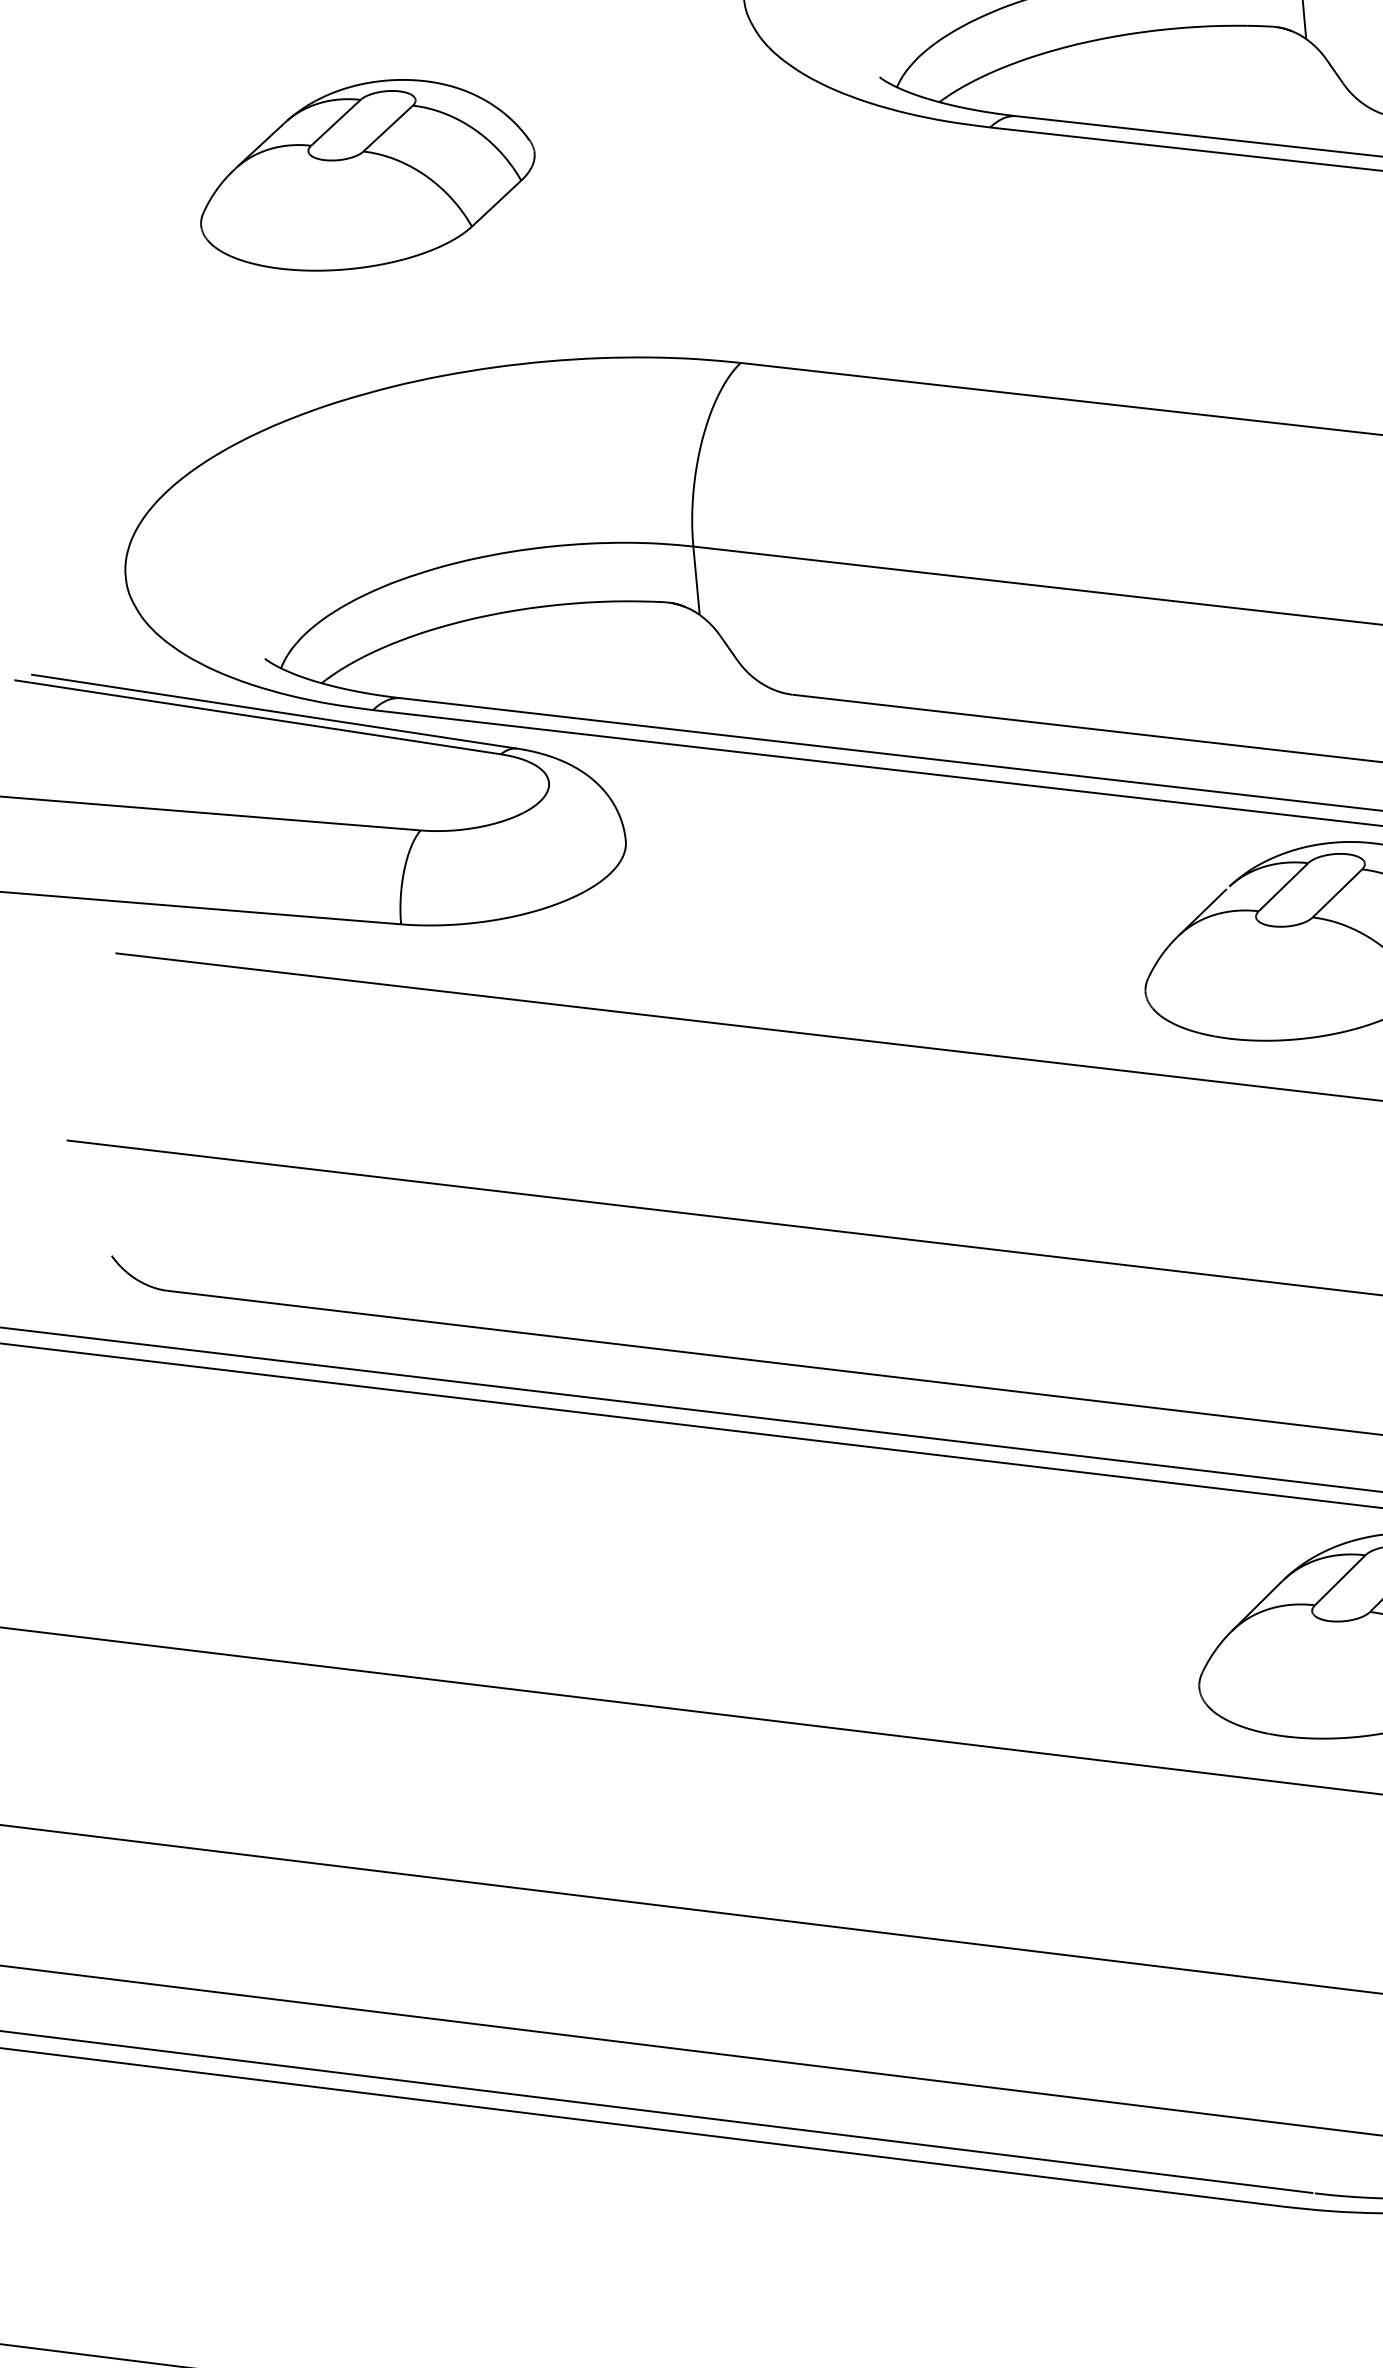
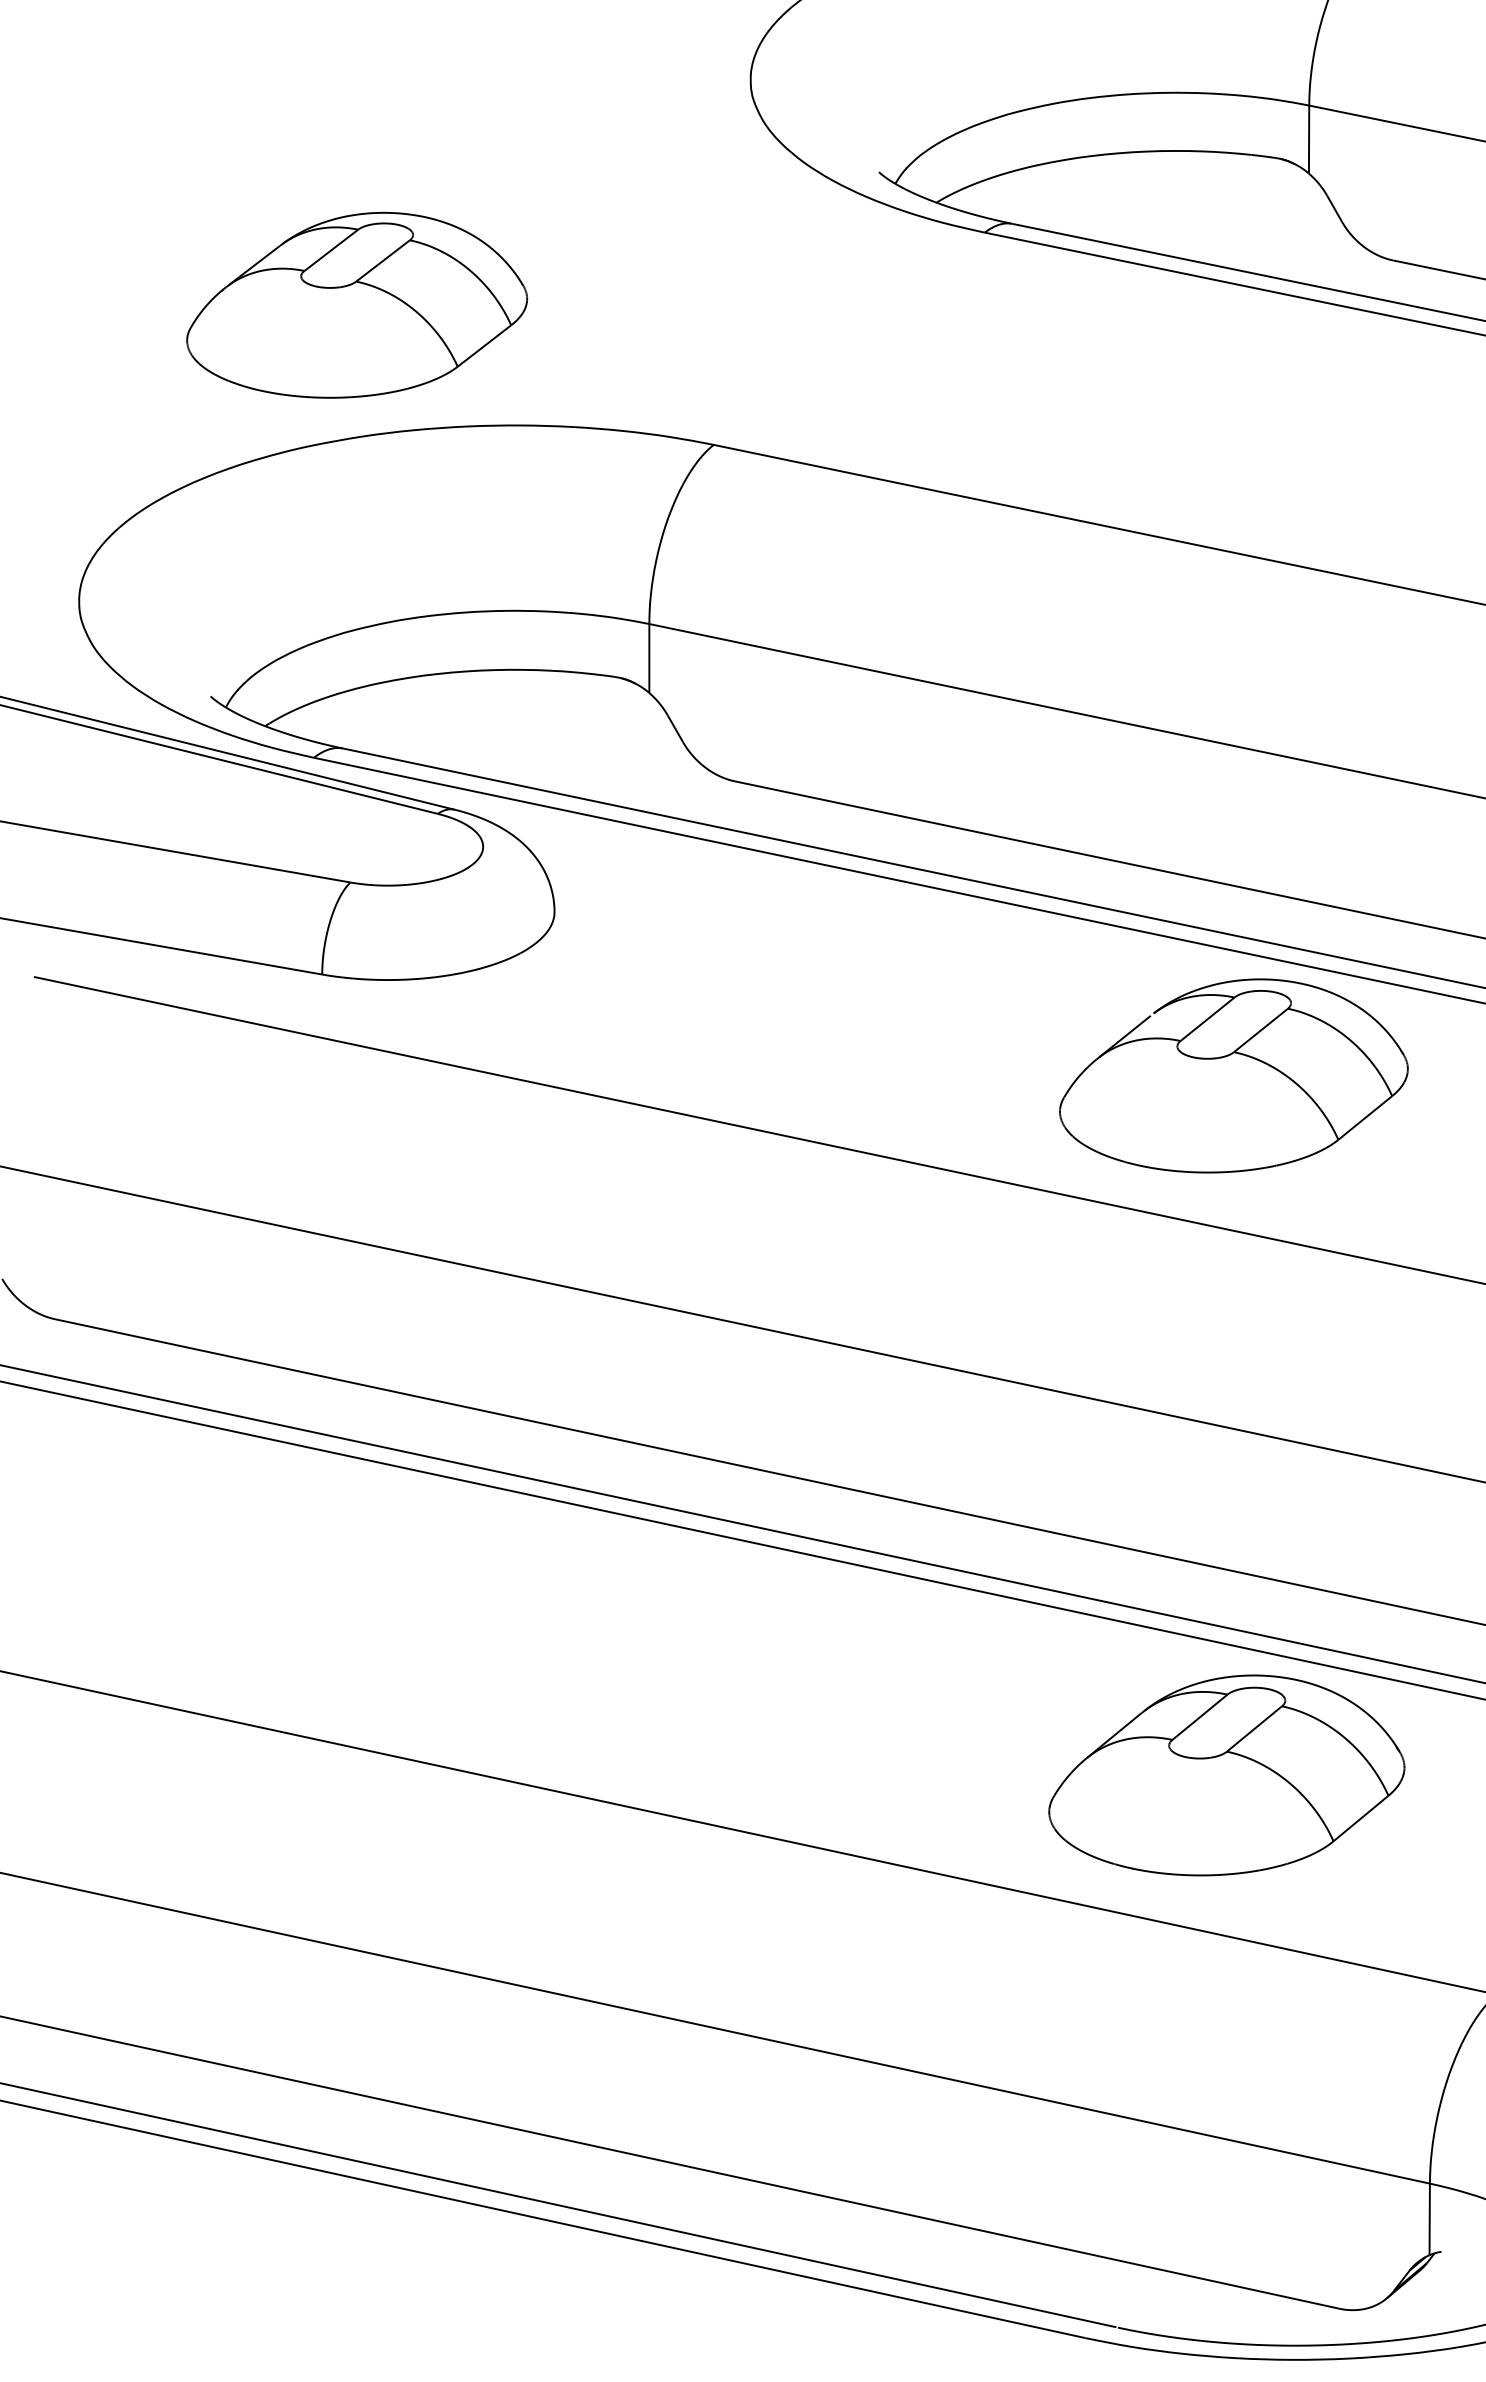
part: (365, 174) -> (356, 304), moved

